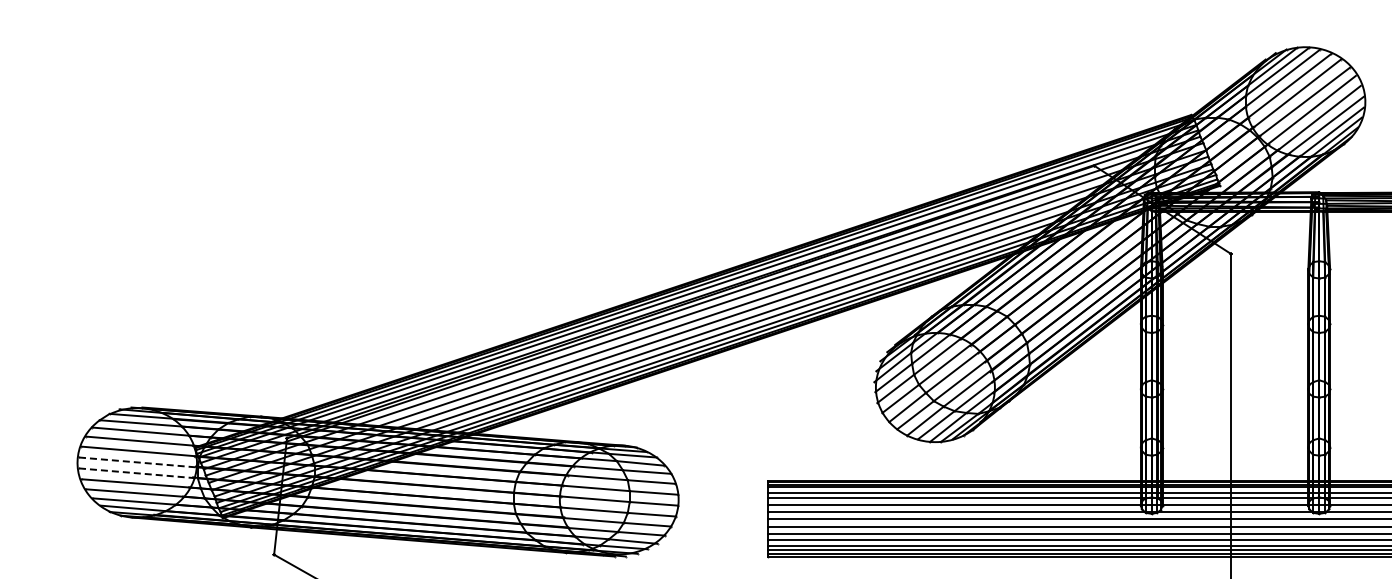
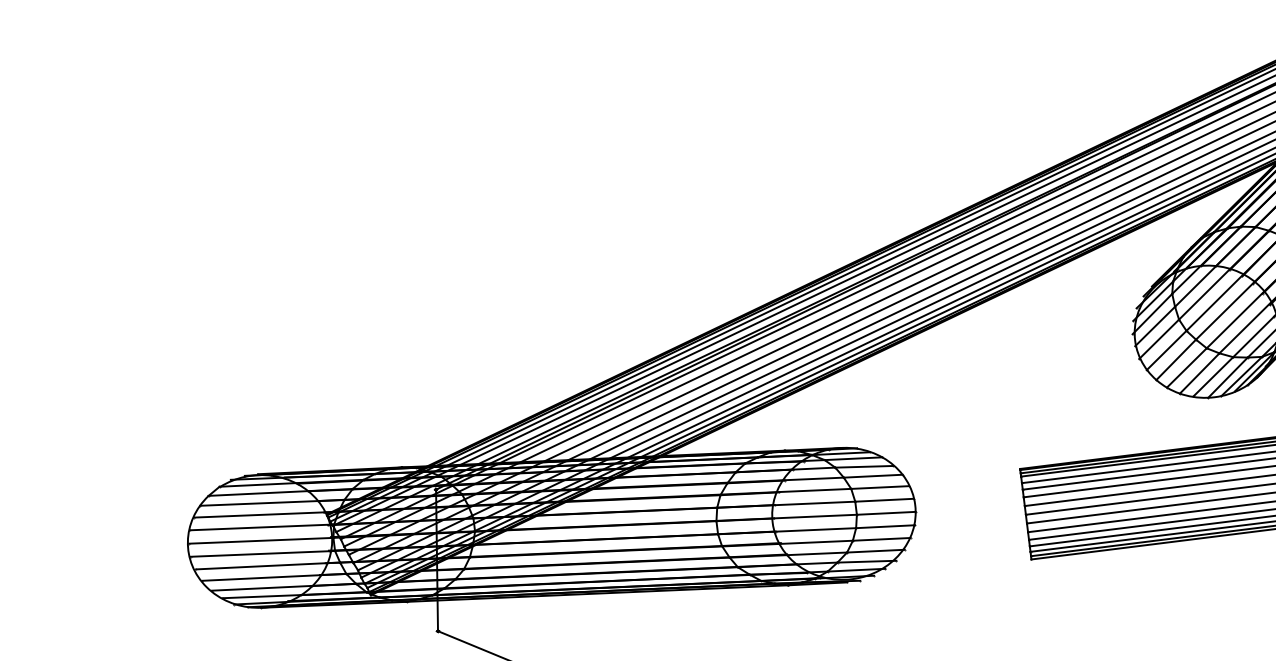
line: (138, 462) -> (261, 540), dashed -> solid
line: (138, 473) -> (263, 553), dashed -> solid

